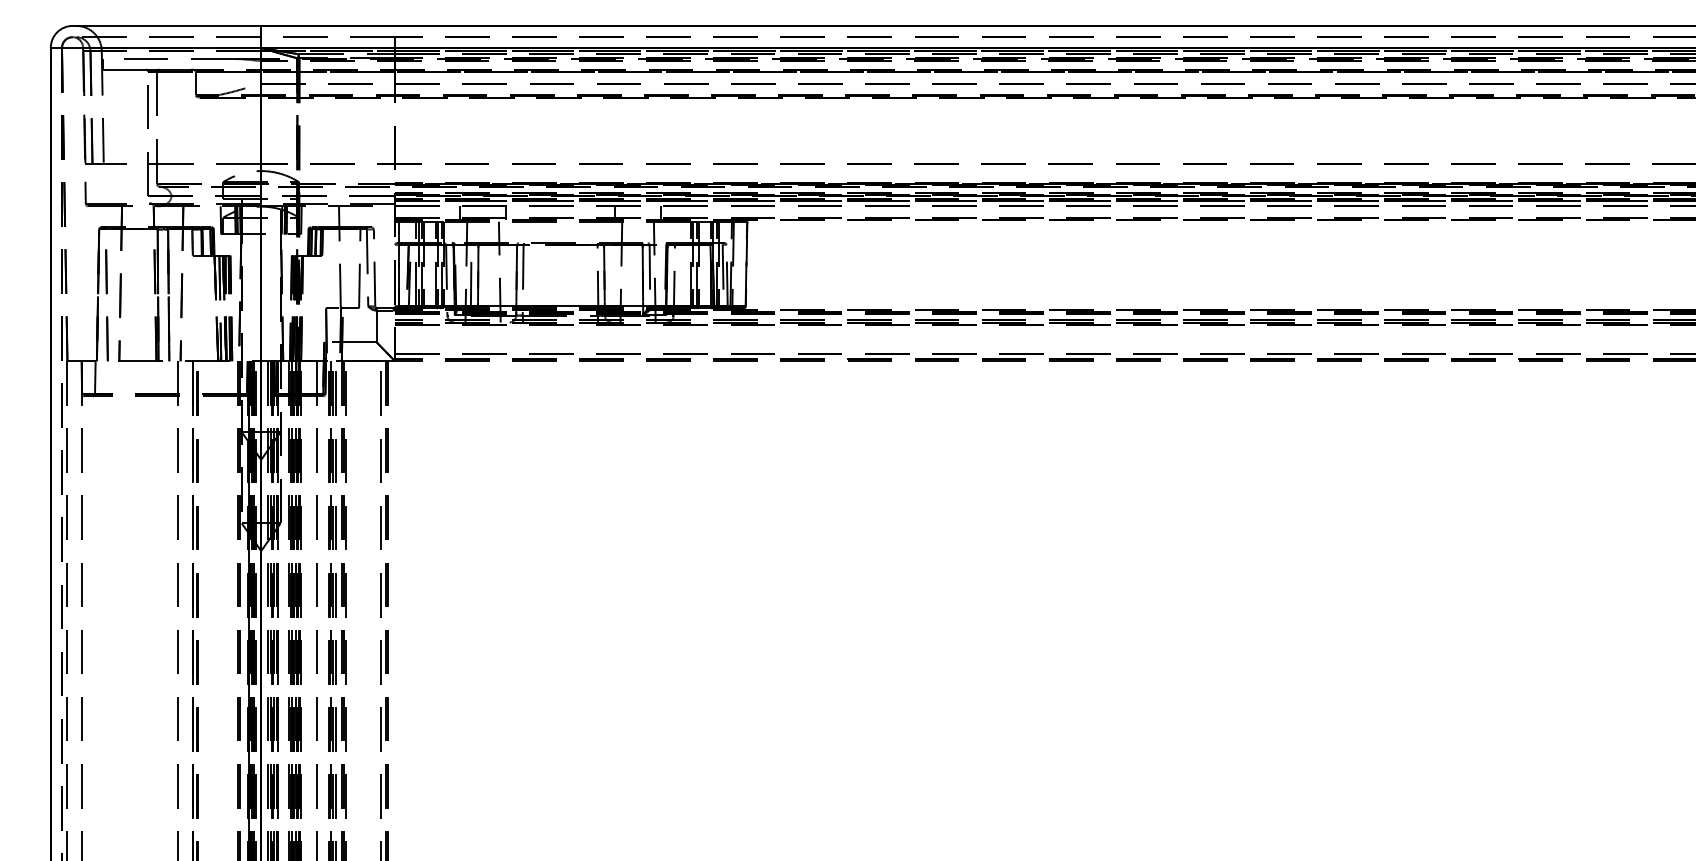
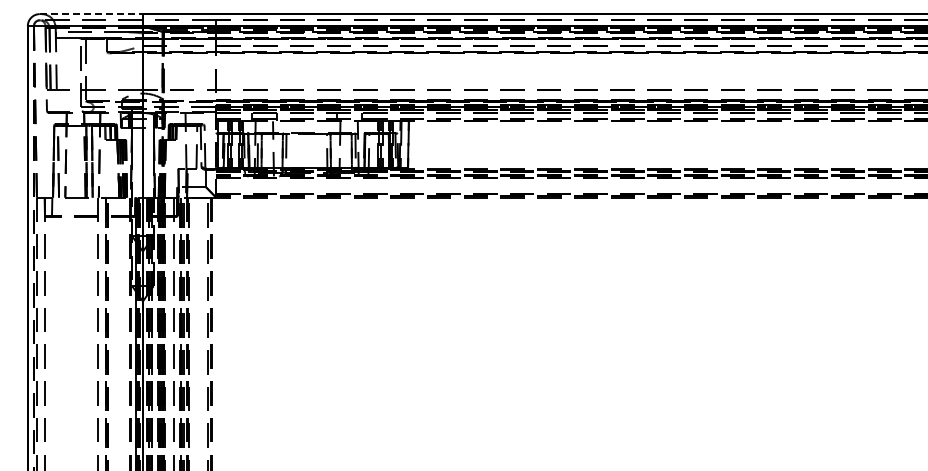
line: (167, 26) -> (91, 14), solid -> dashed

